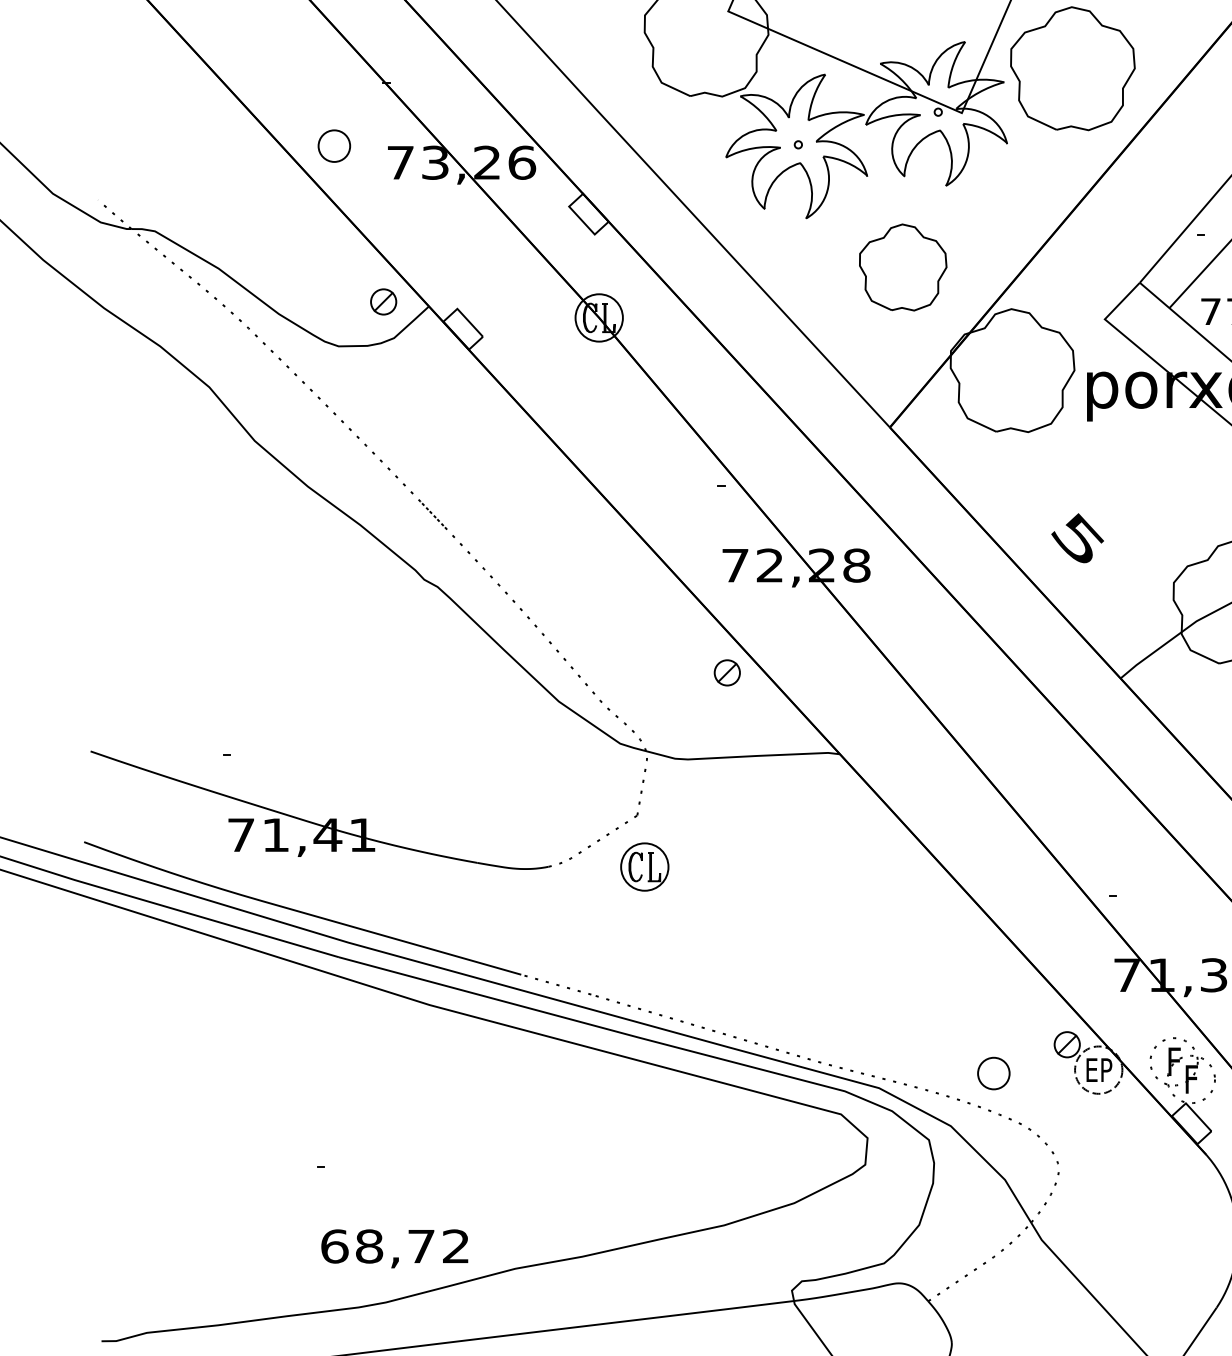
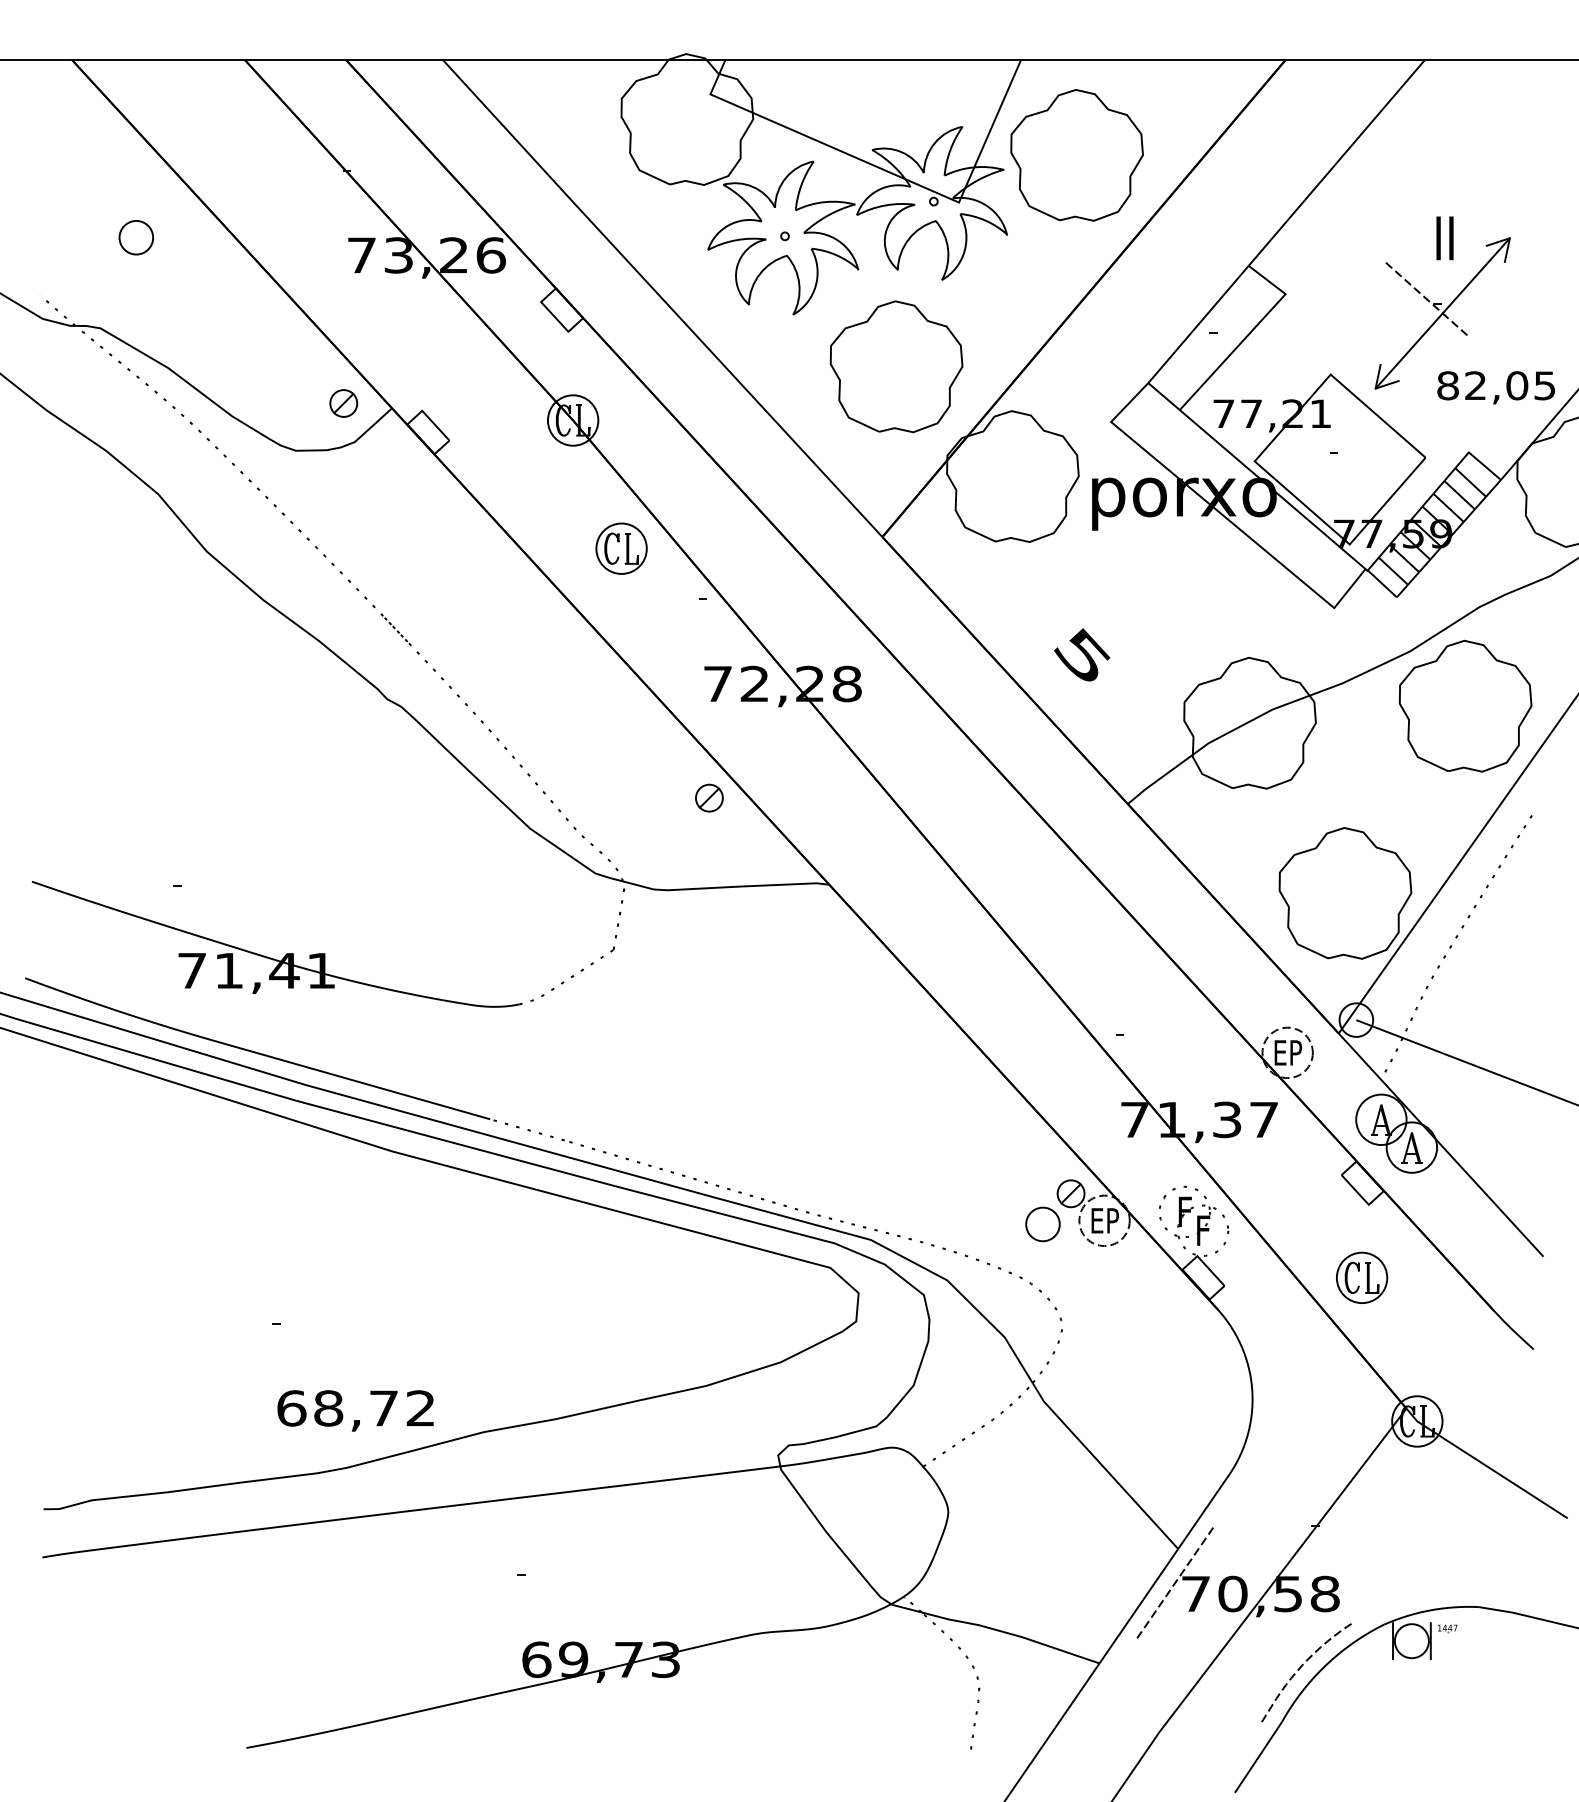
part: (333, 145) -> (135, 237), moved
part: (903, 267) -> (896, 366), size x1.43
part: (644, 866) -> (621, 548), moved
part: (993, 1073) -> (1042, 1224), moved

